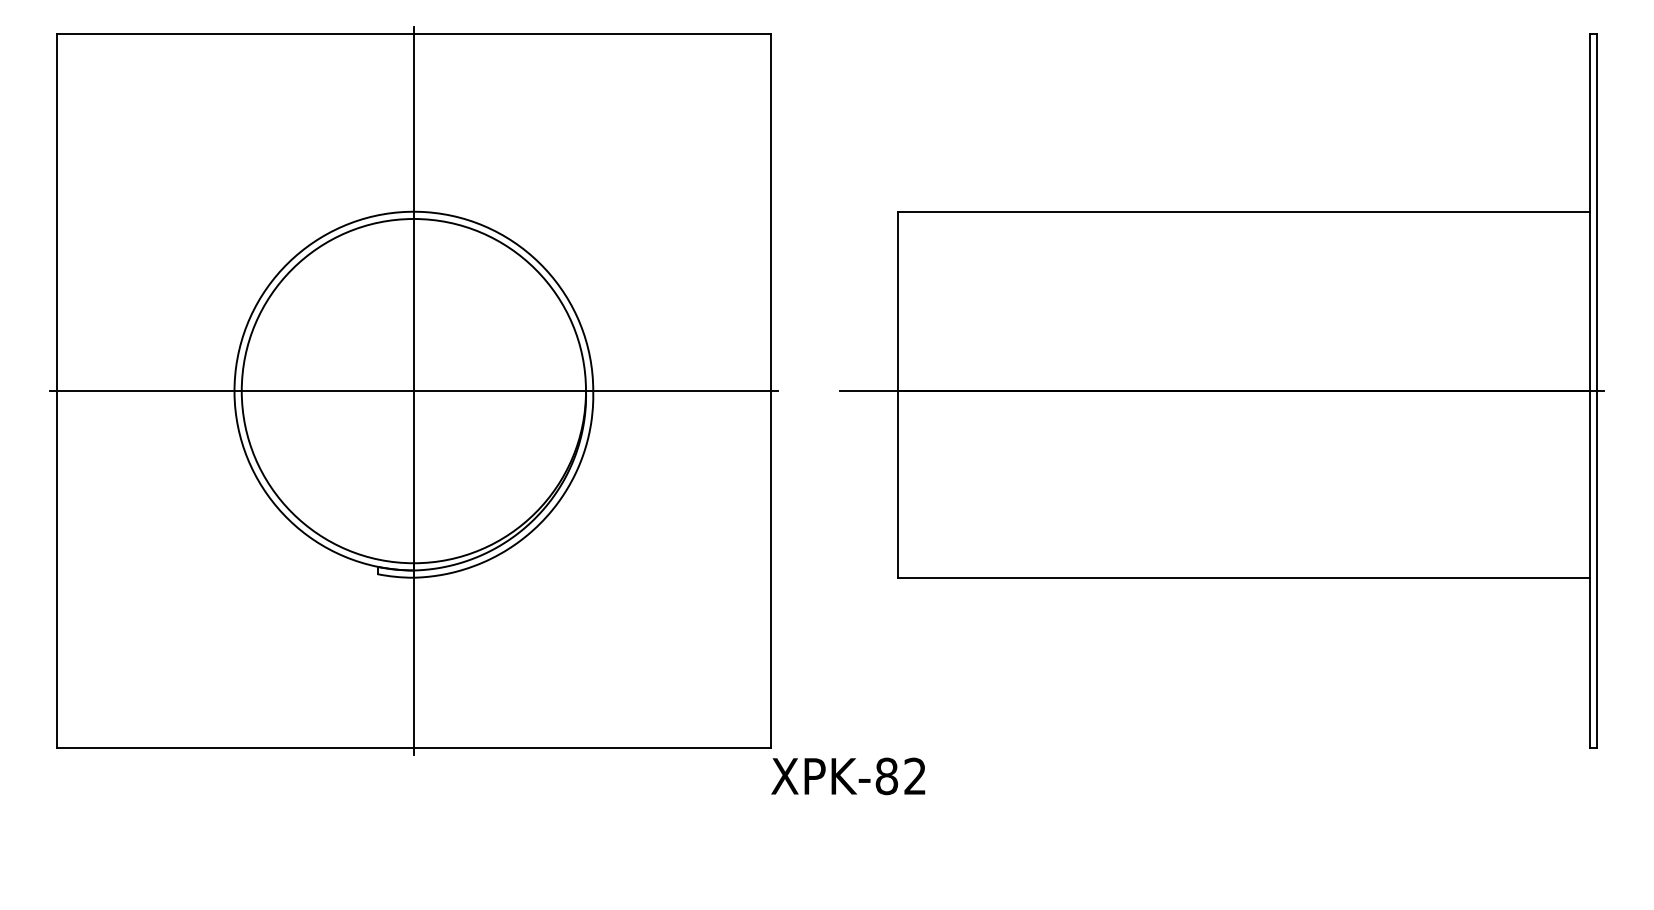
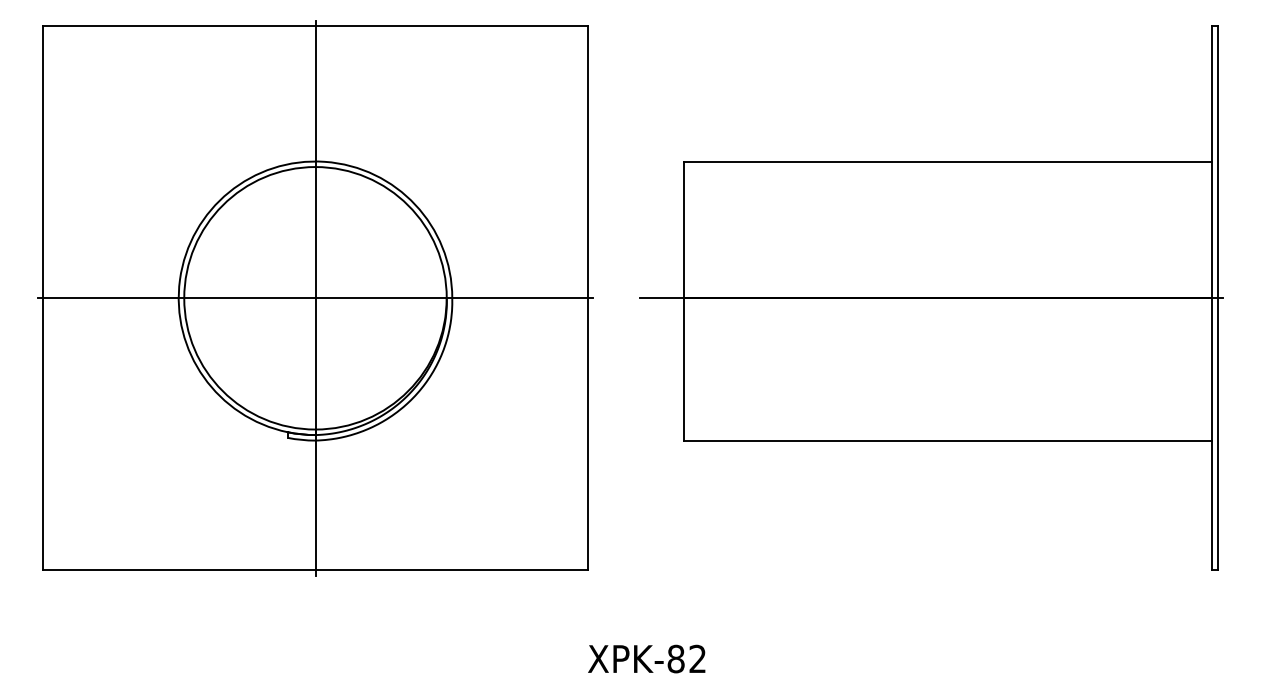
text: (847, 775) -> (646, 658), moved

